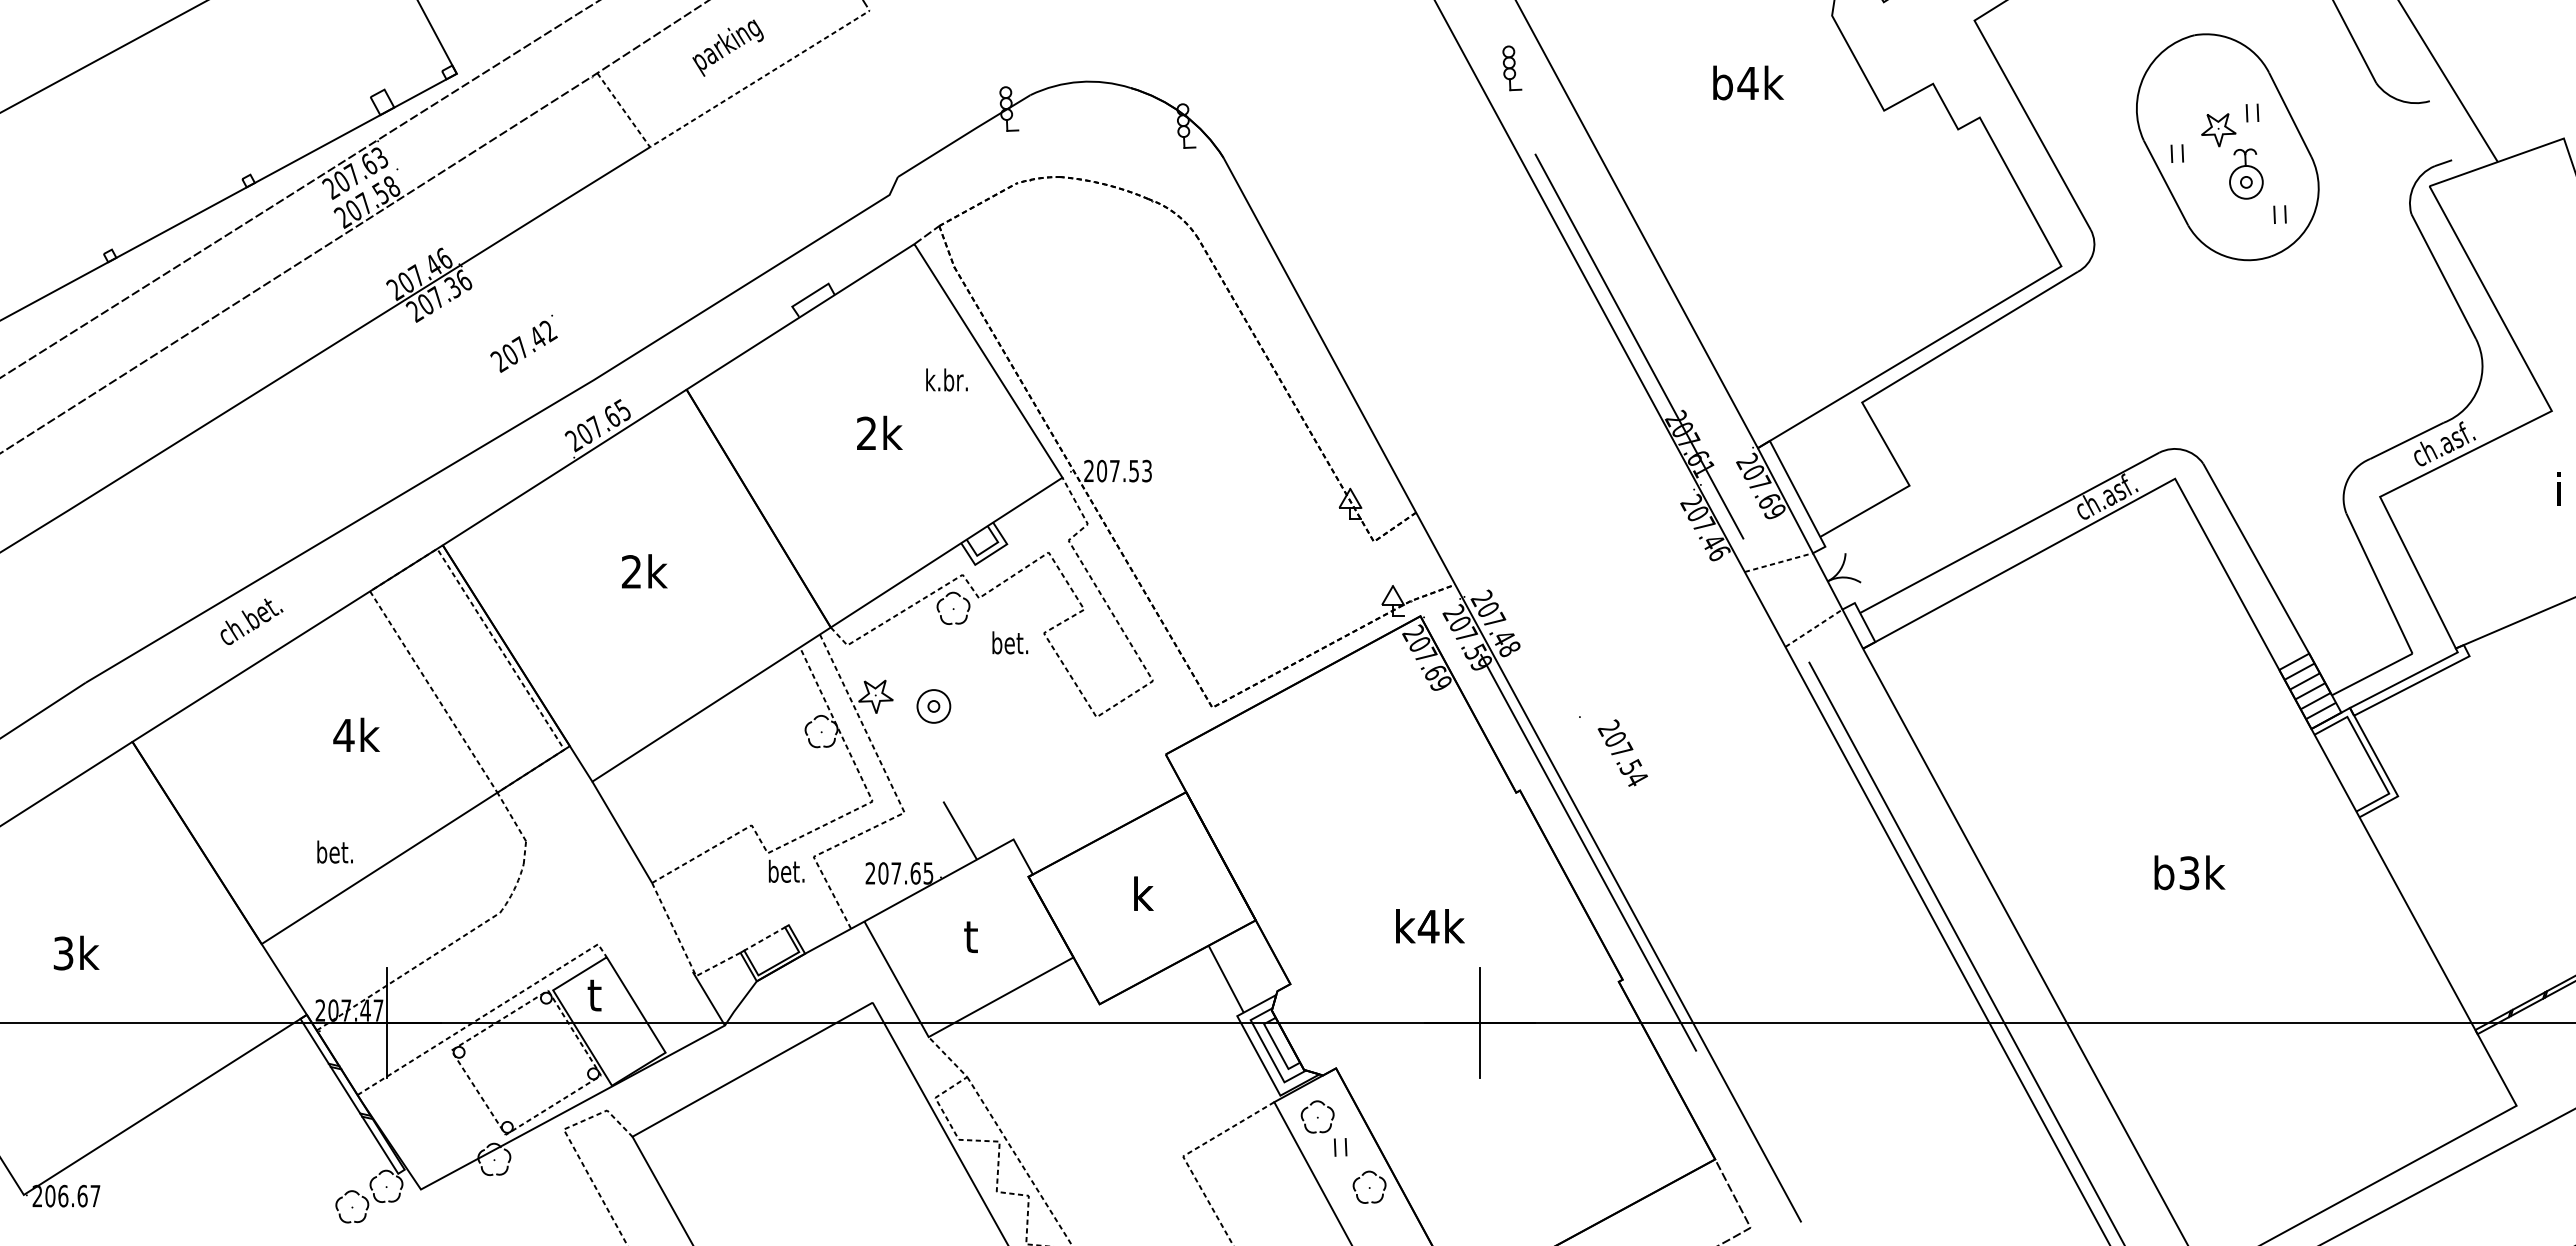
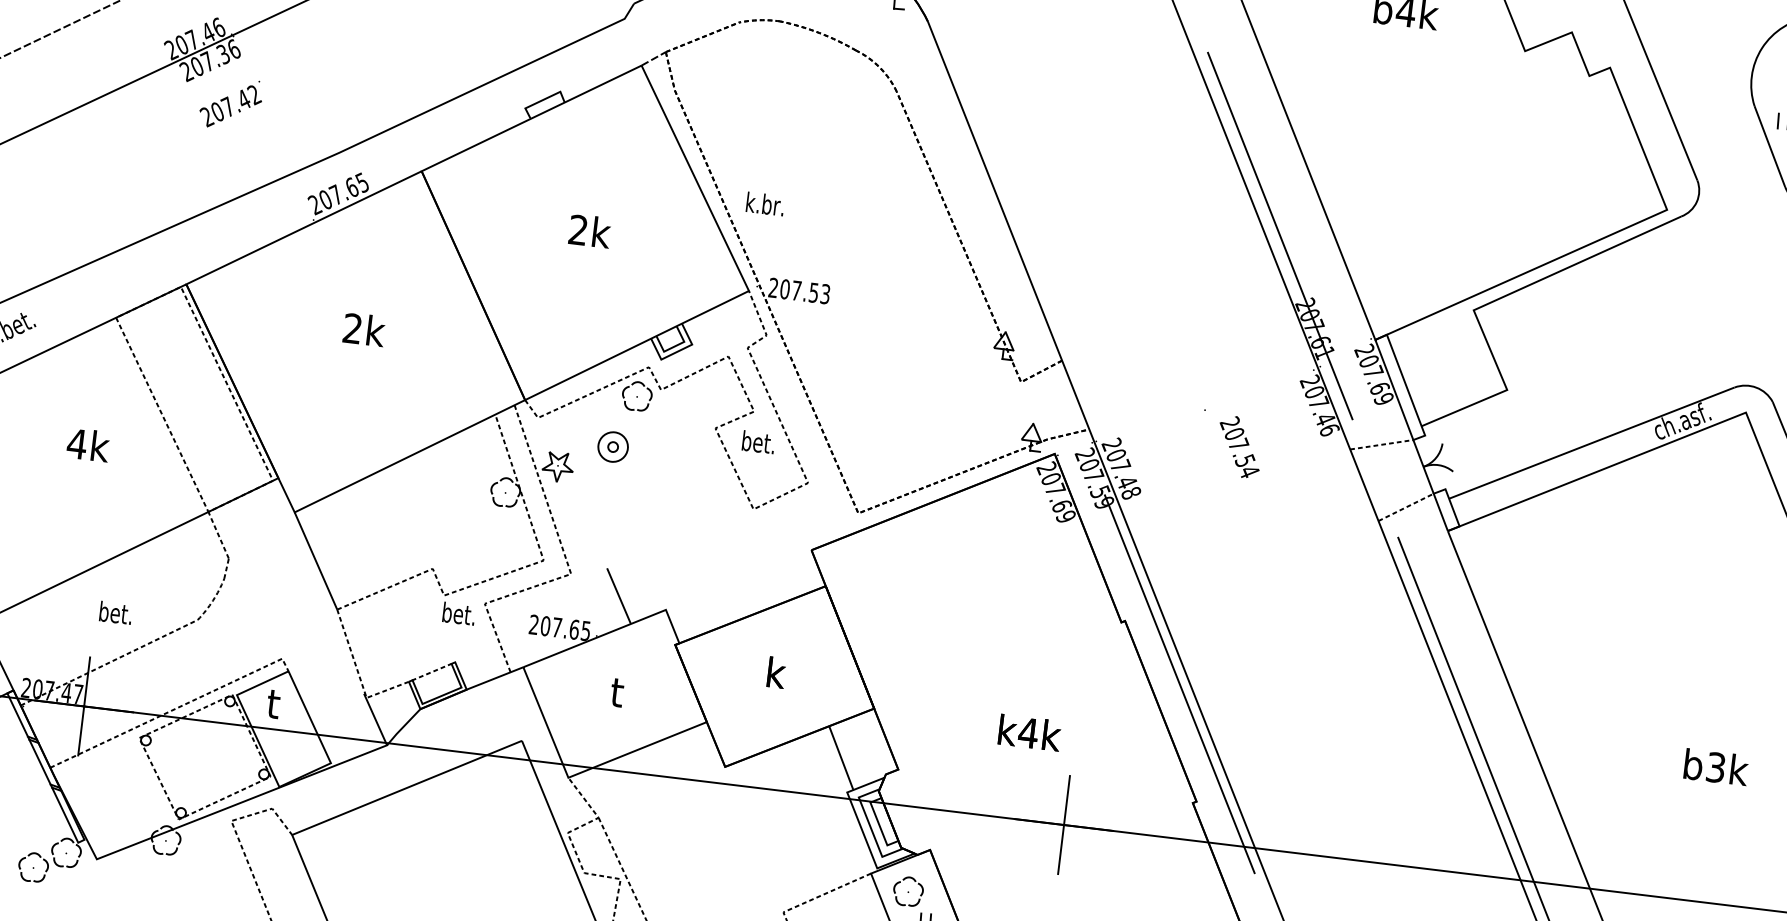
text: (523, 343) -> (230, 103), moved
text: (946, 379) -> (765, 203), moved
text: (1010, 642) -> (758, 442), moved
part: (933, 706) -> (612, 447), moved
text: (1613, 751) -> (1231, 444), moved
text: (334, 851) -> (115, 612), moved

